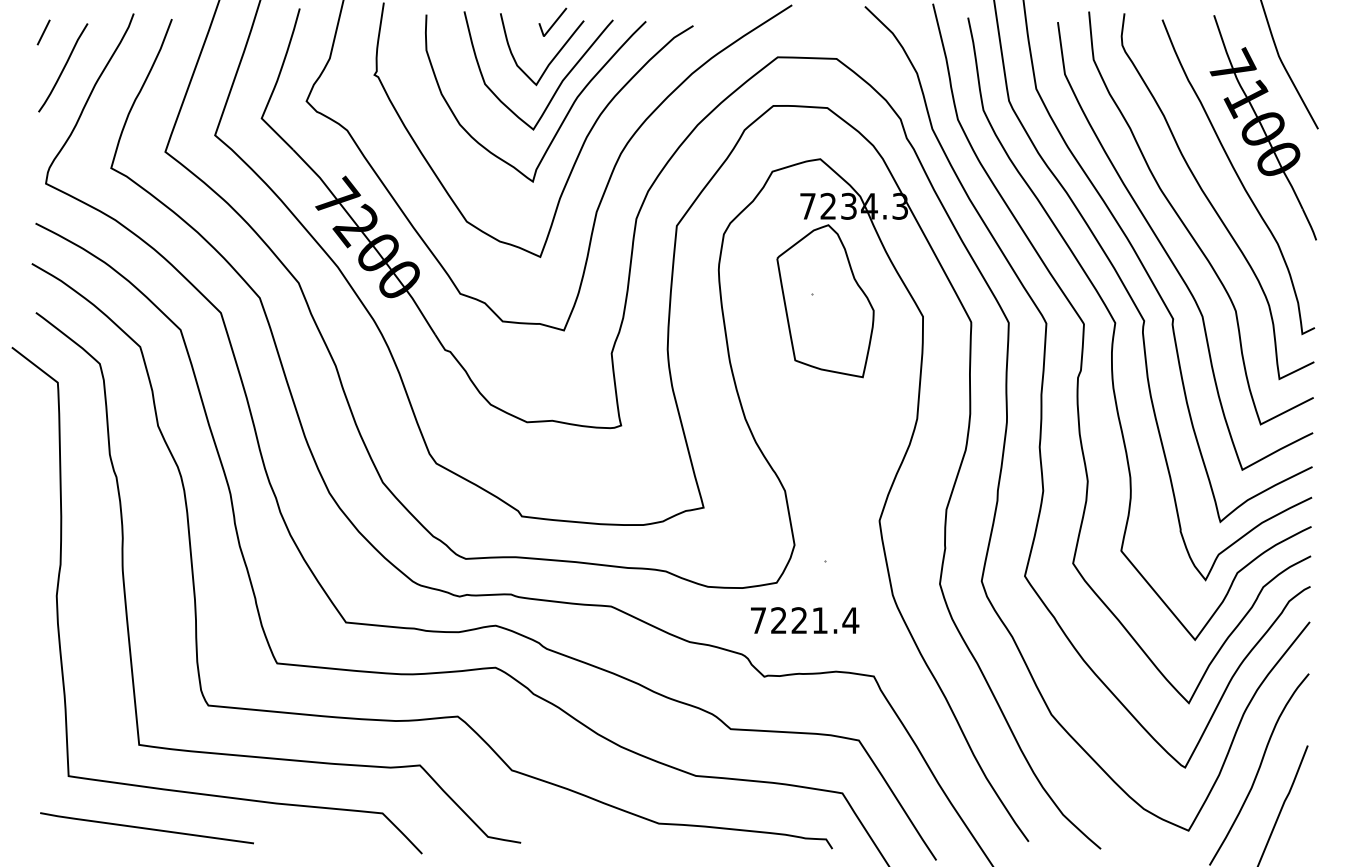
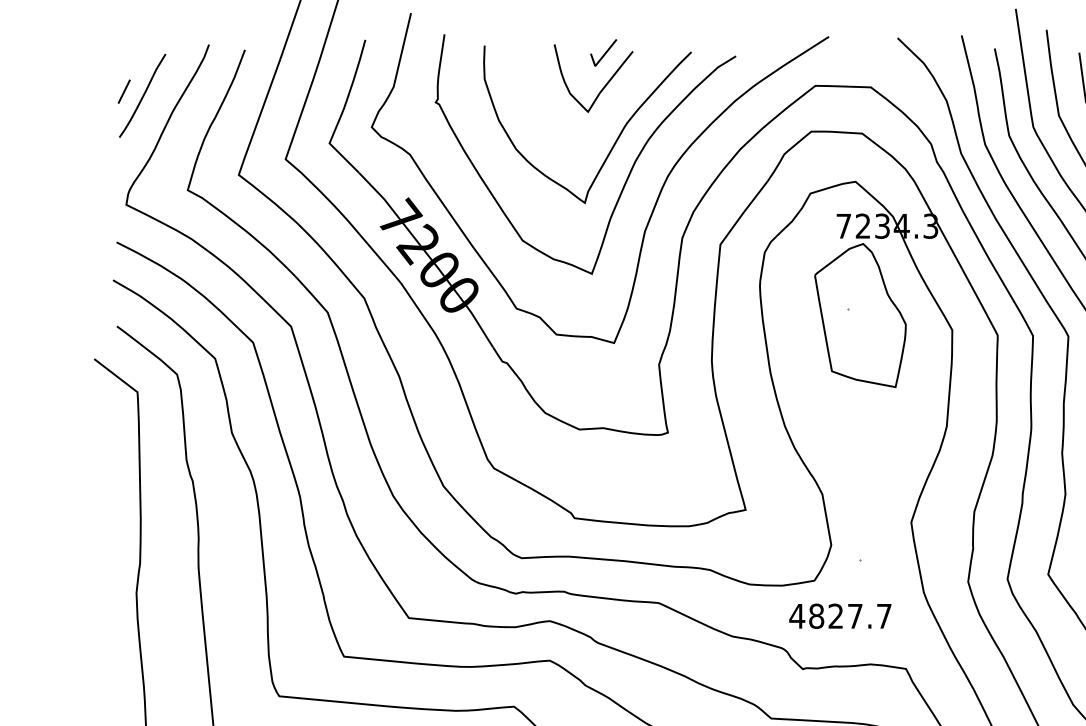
line: (43, 32) -> (124, 91), moved
curve: (558, 85) -> (609, 112), removed
text: (804, 620) -> (840, 616), 7221.4 -> 4827.7

